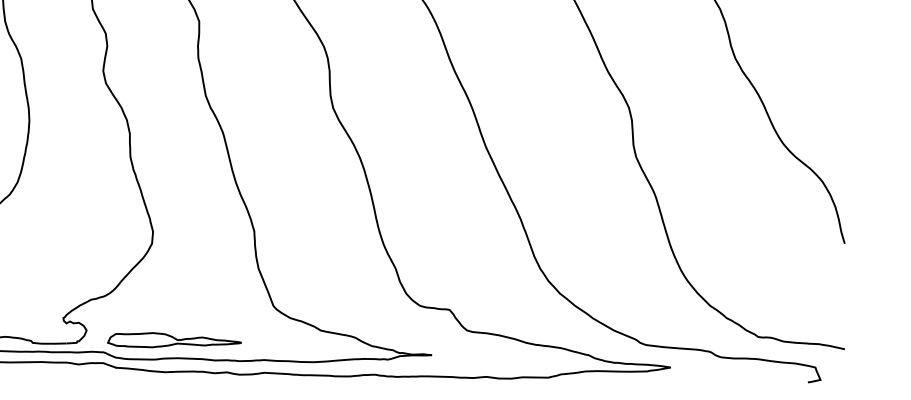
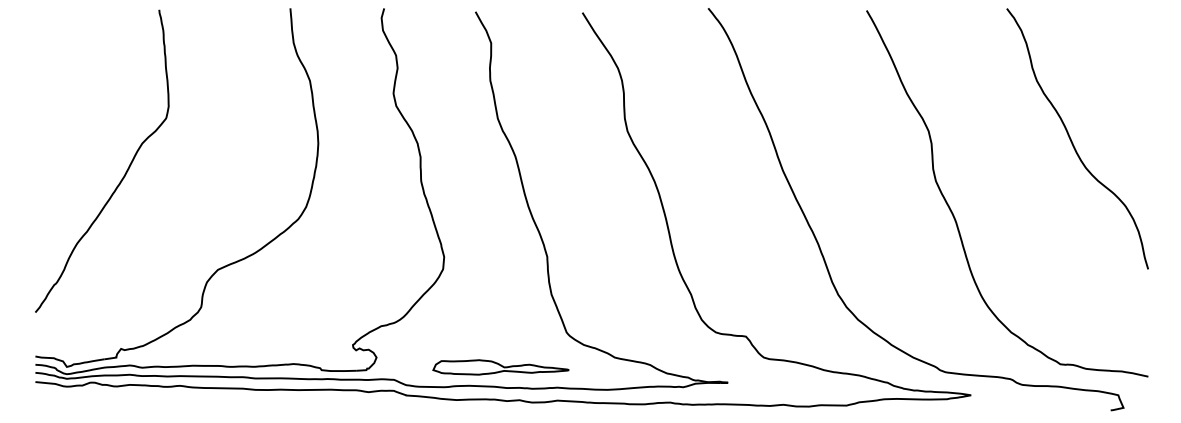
part: (174, 340) -> (500, 367), moved

